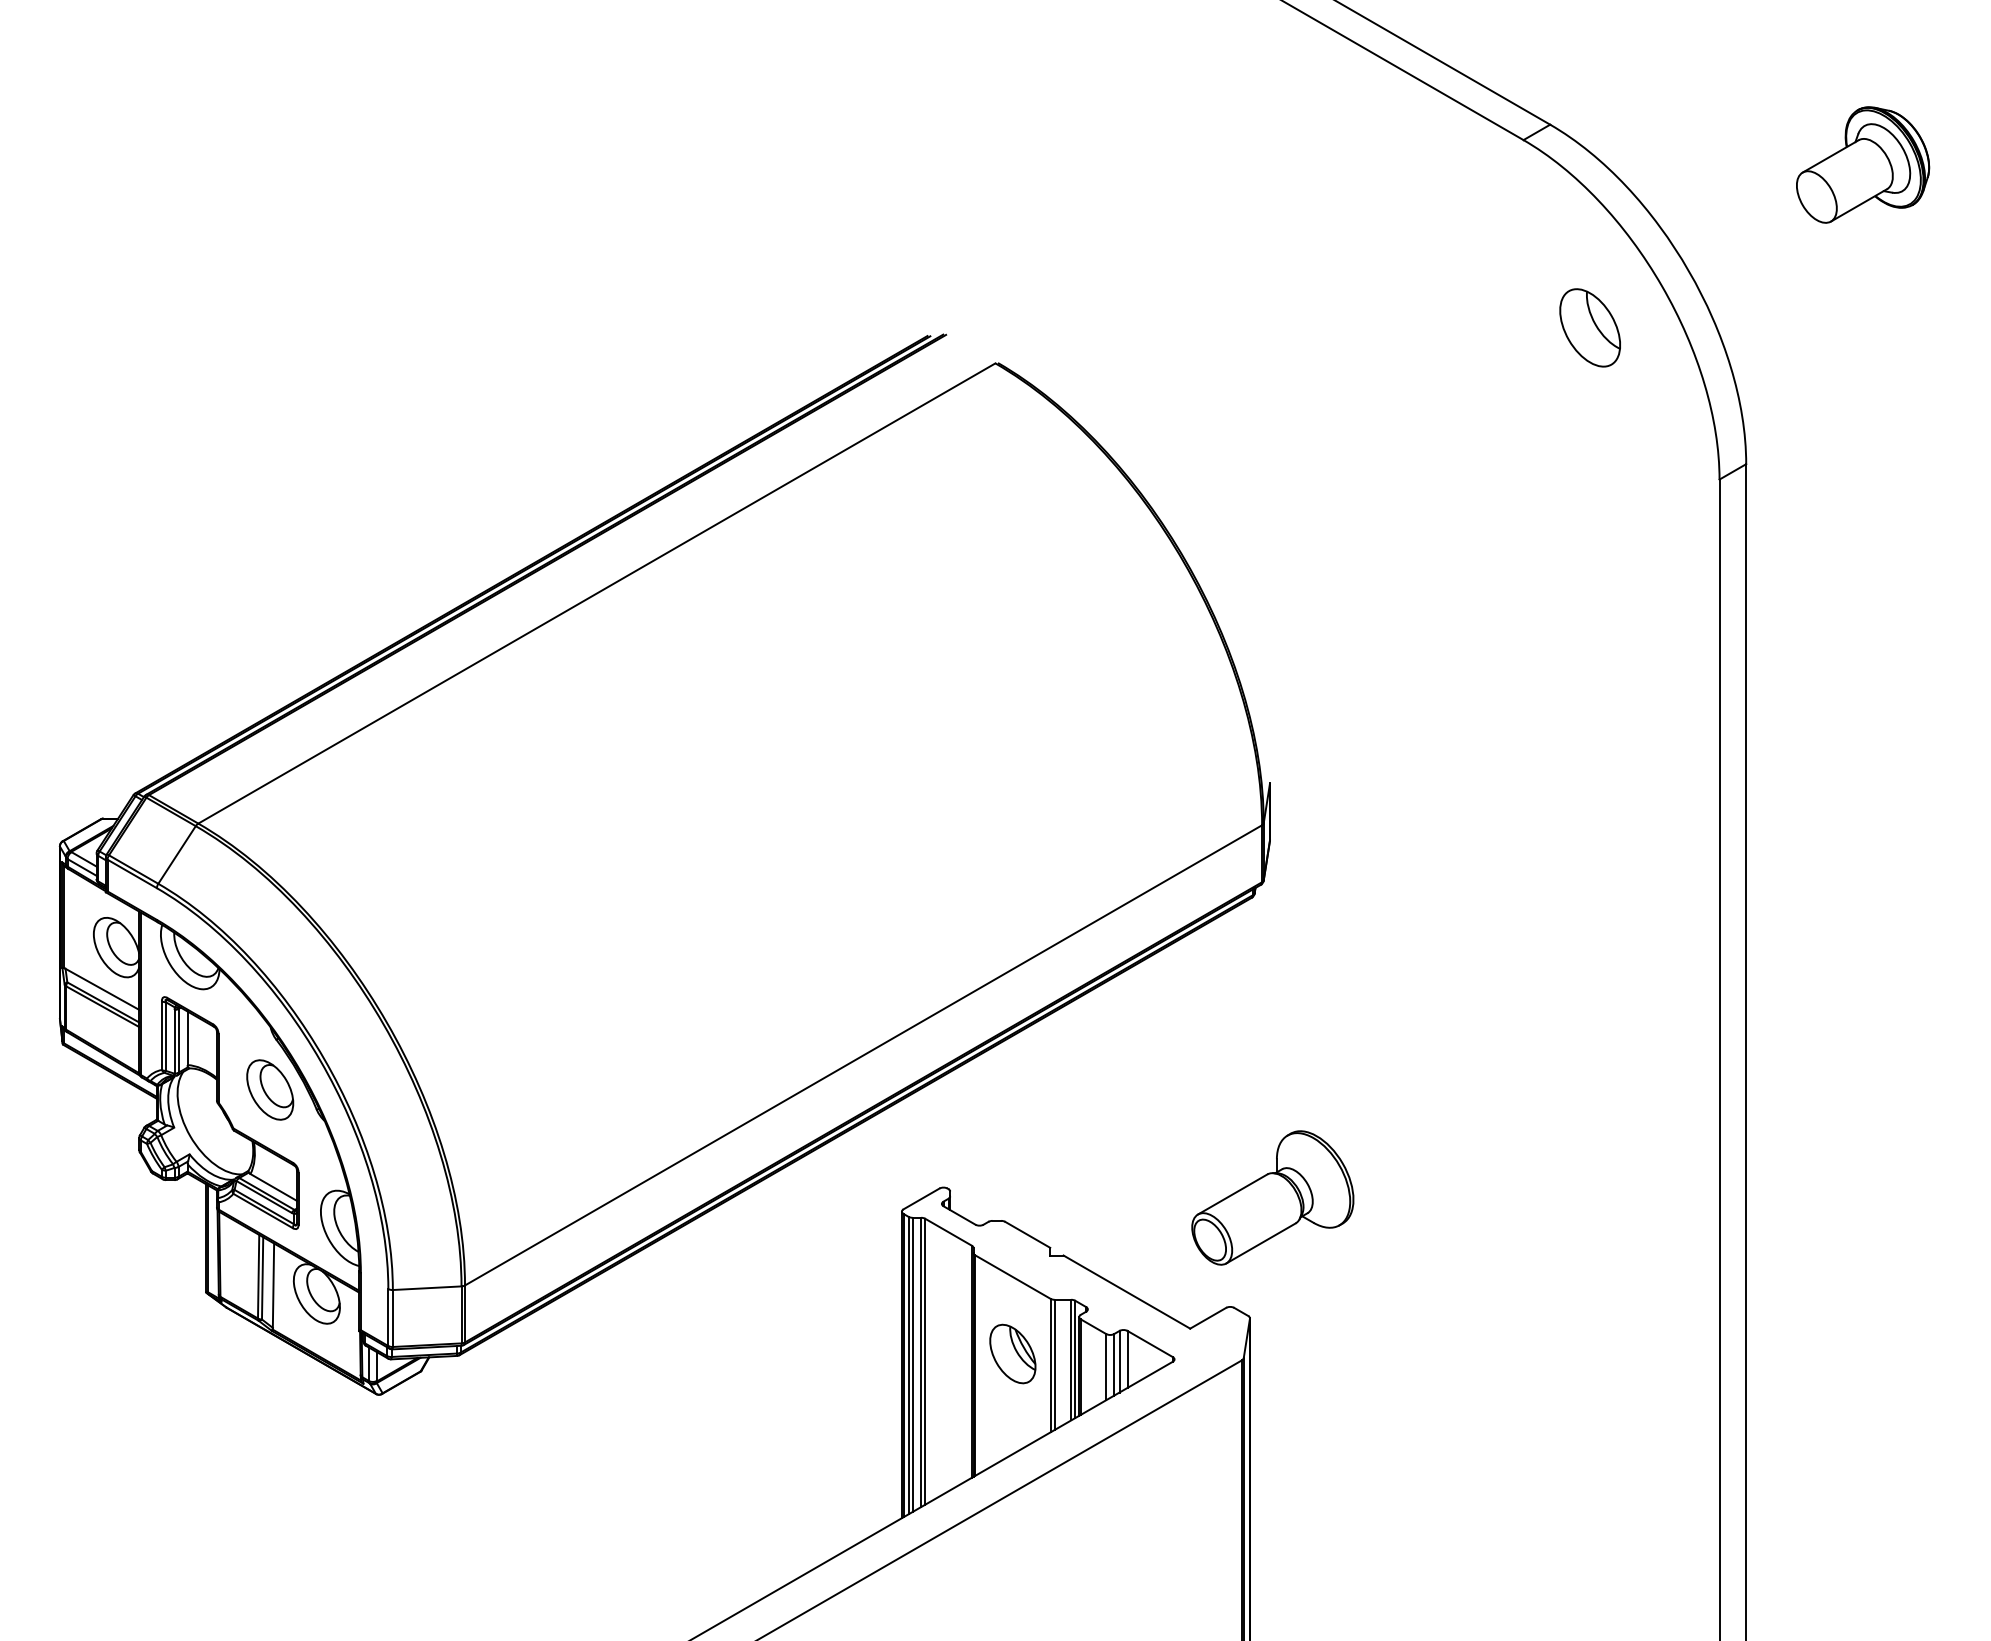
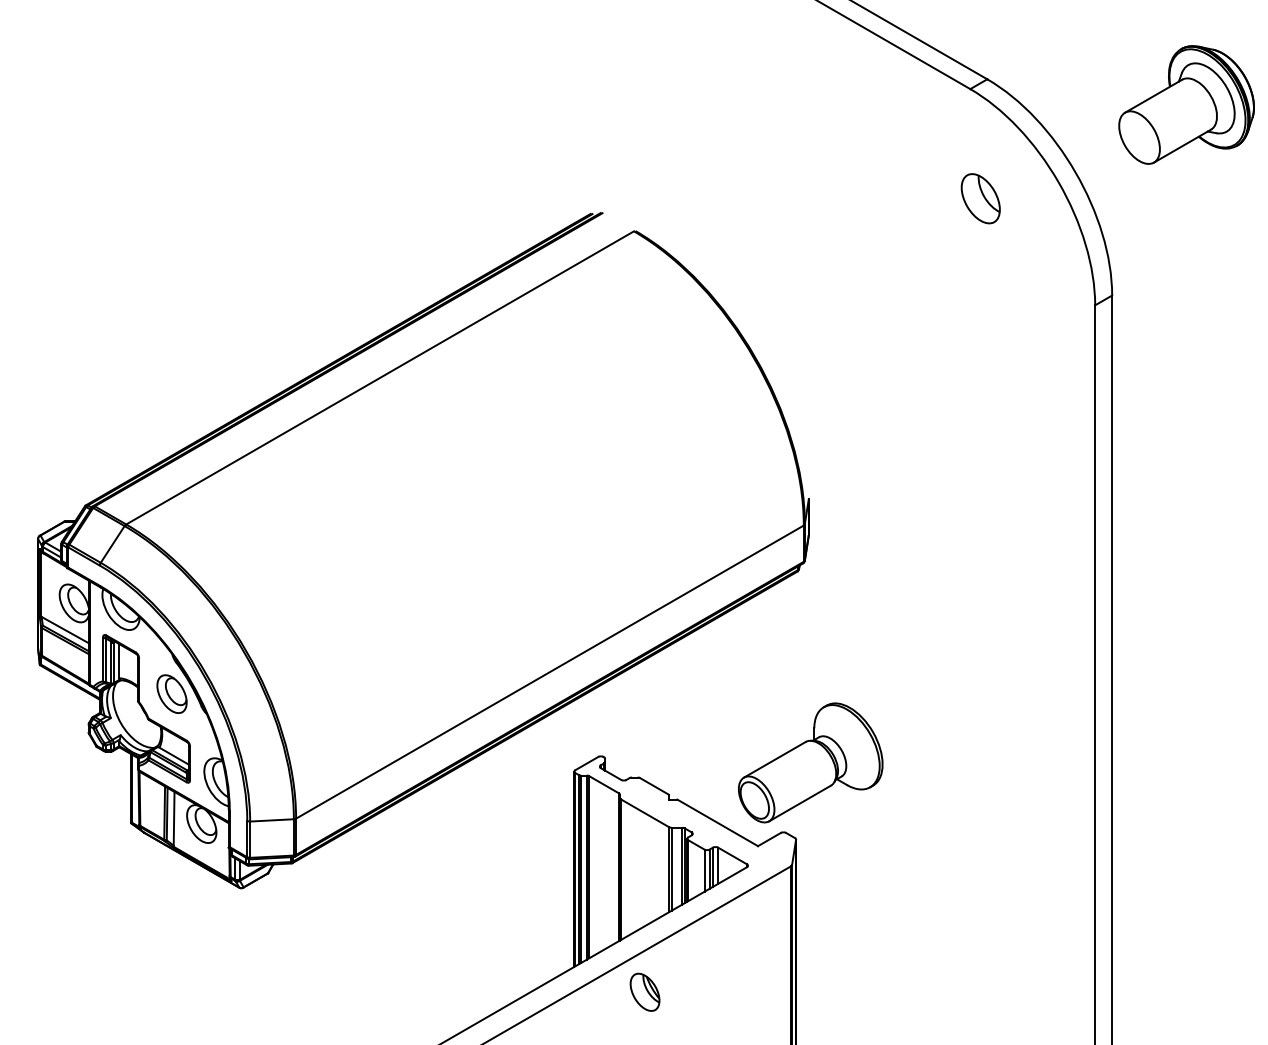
part: (1862, 164) -> (1186, 104), size x1.6
part: (1589, 327) -> (980, 198), moved
part: (1272, 1197) -> (810, 762), size x1.4
part: (1011, 1352) -> (644, 991), moved

